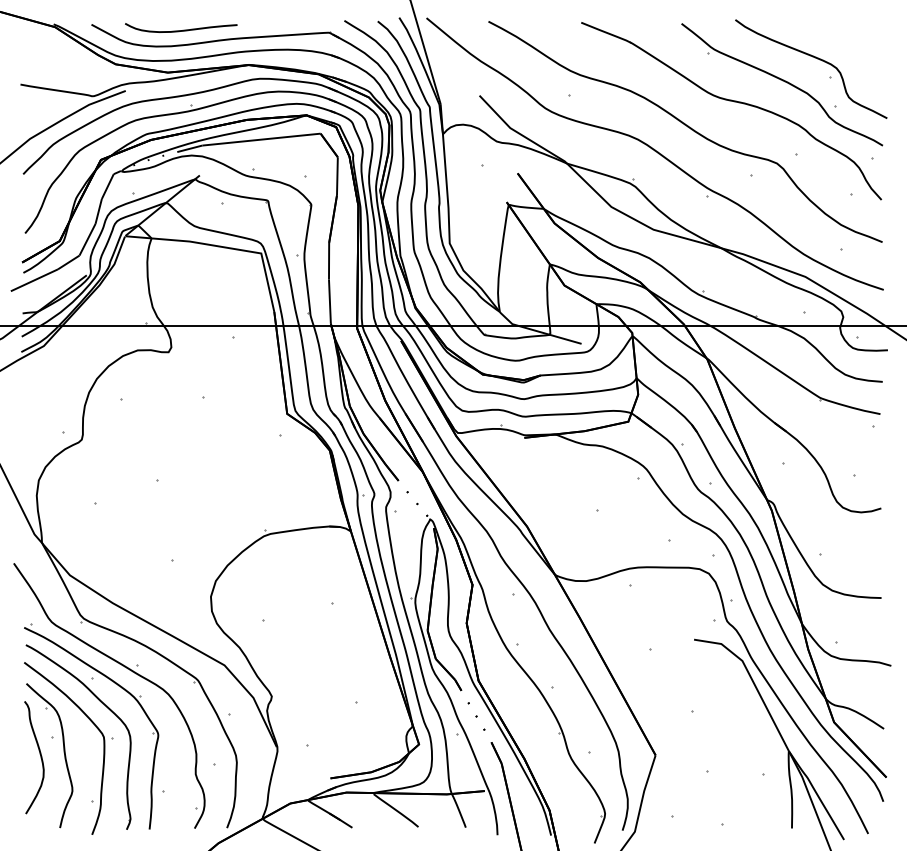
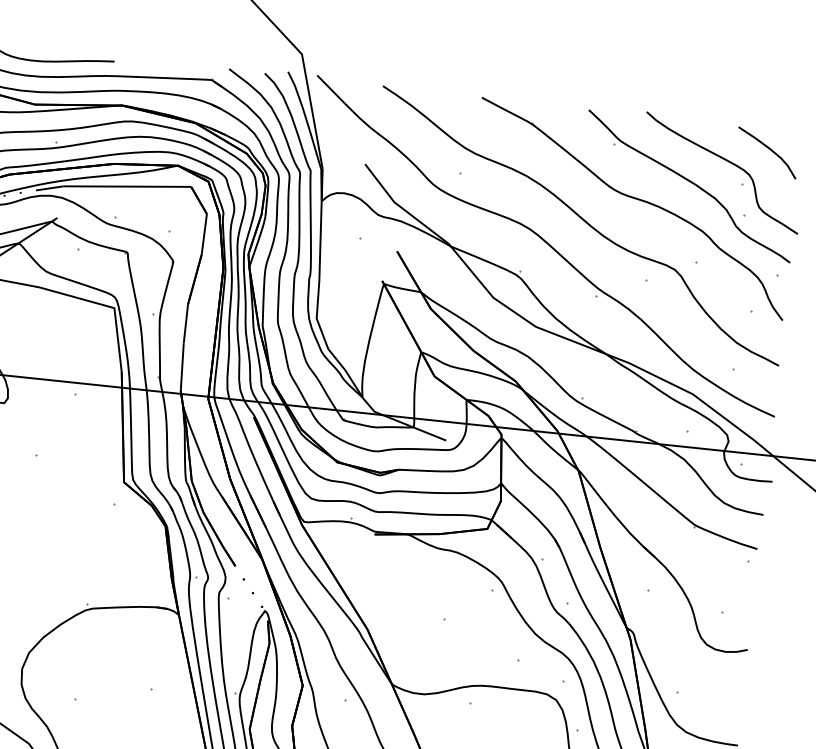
curve: (851, 42) -> (768, 149), added

